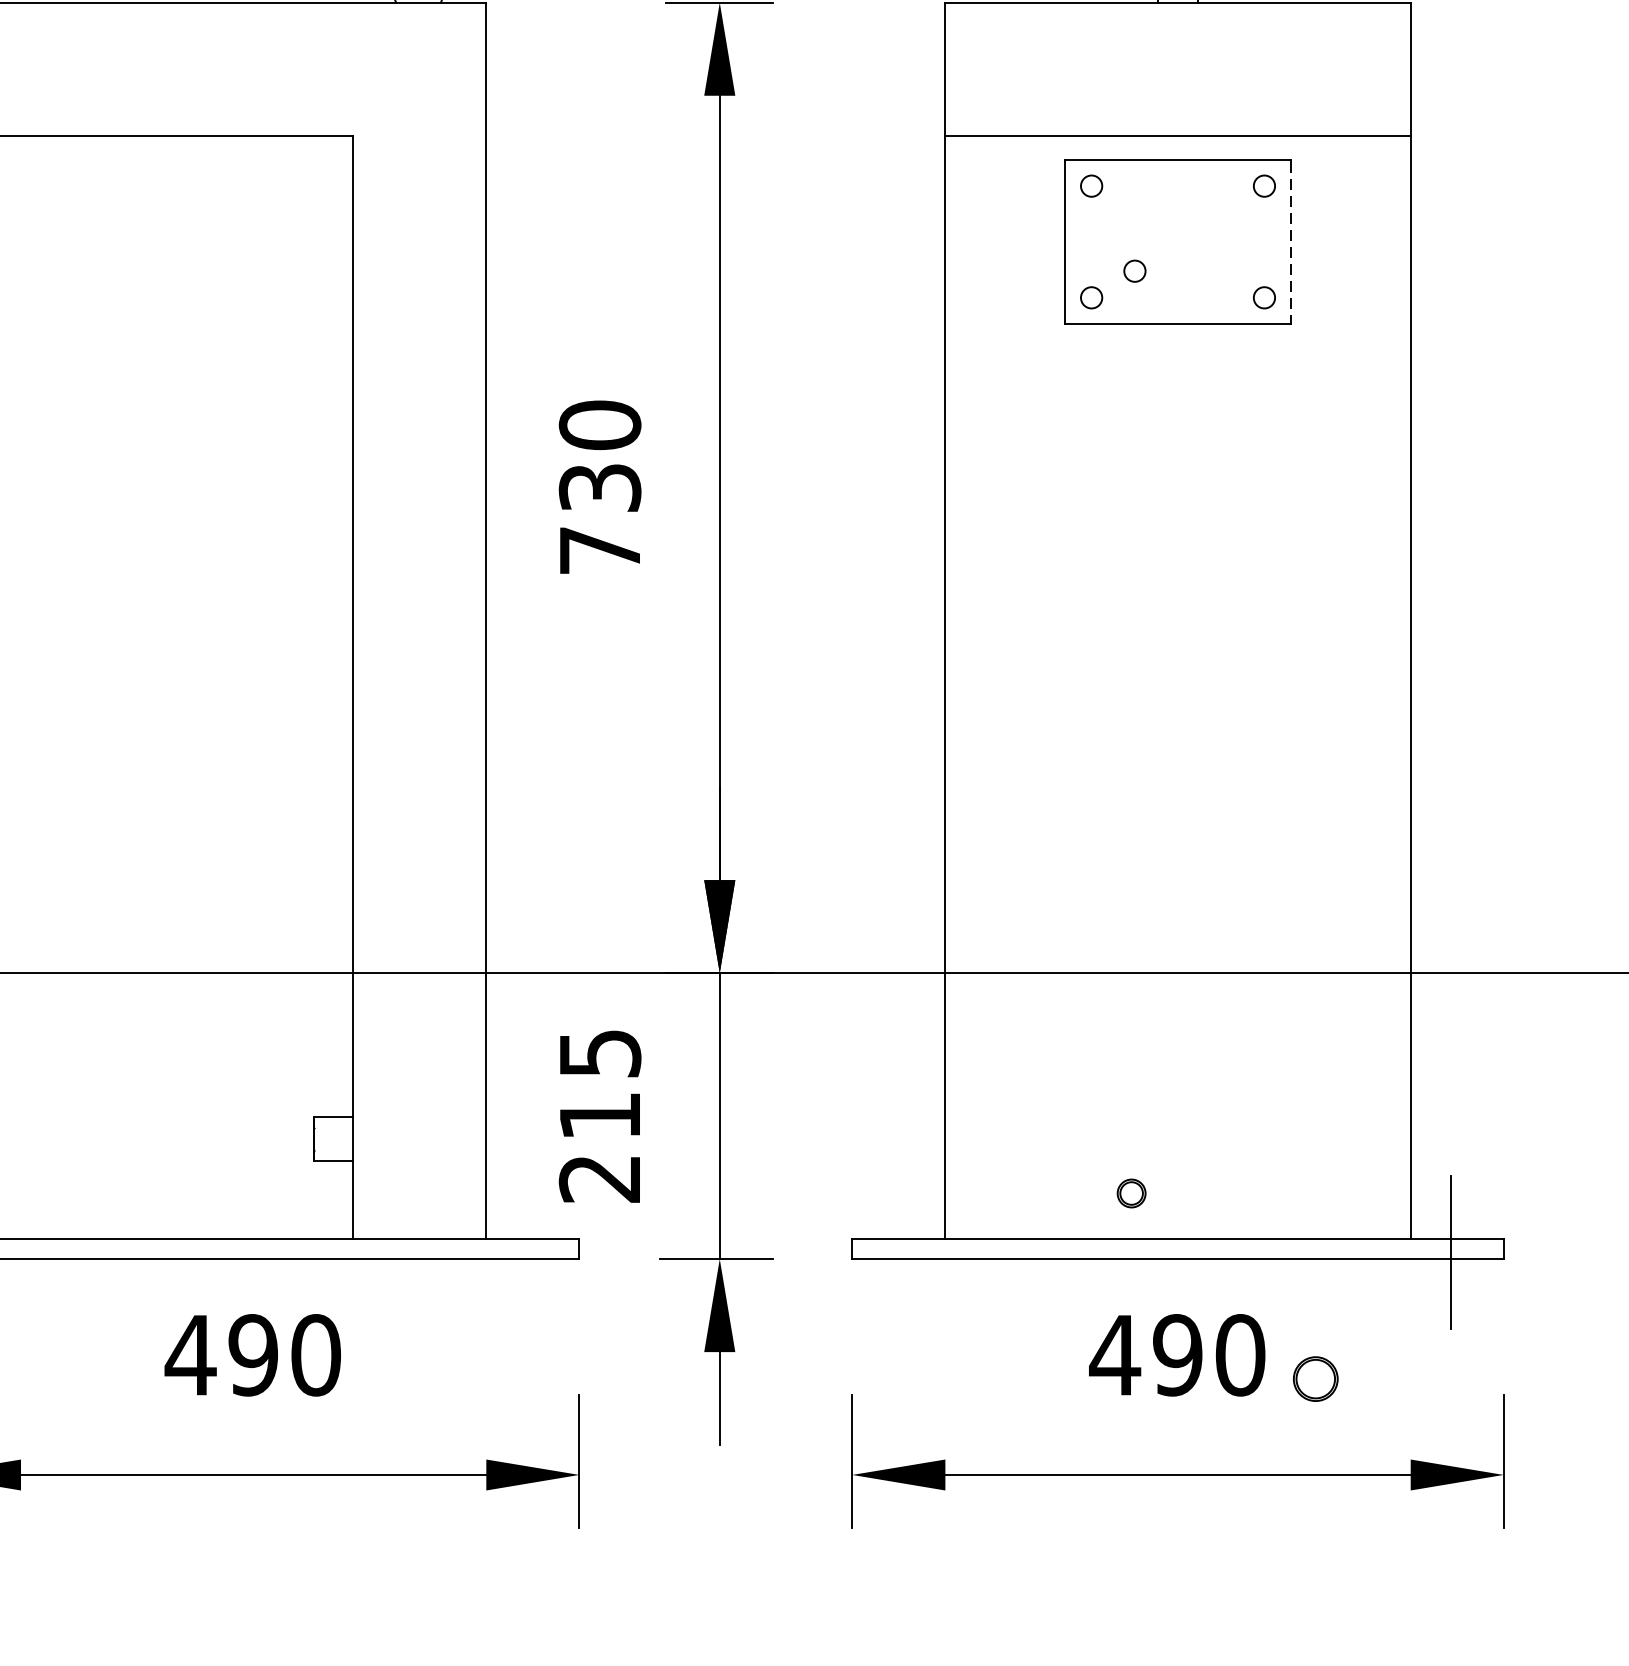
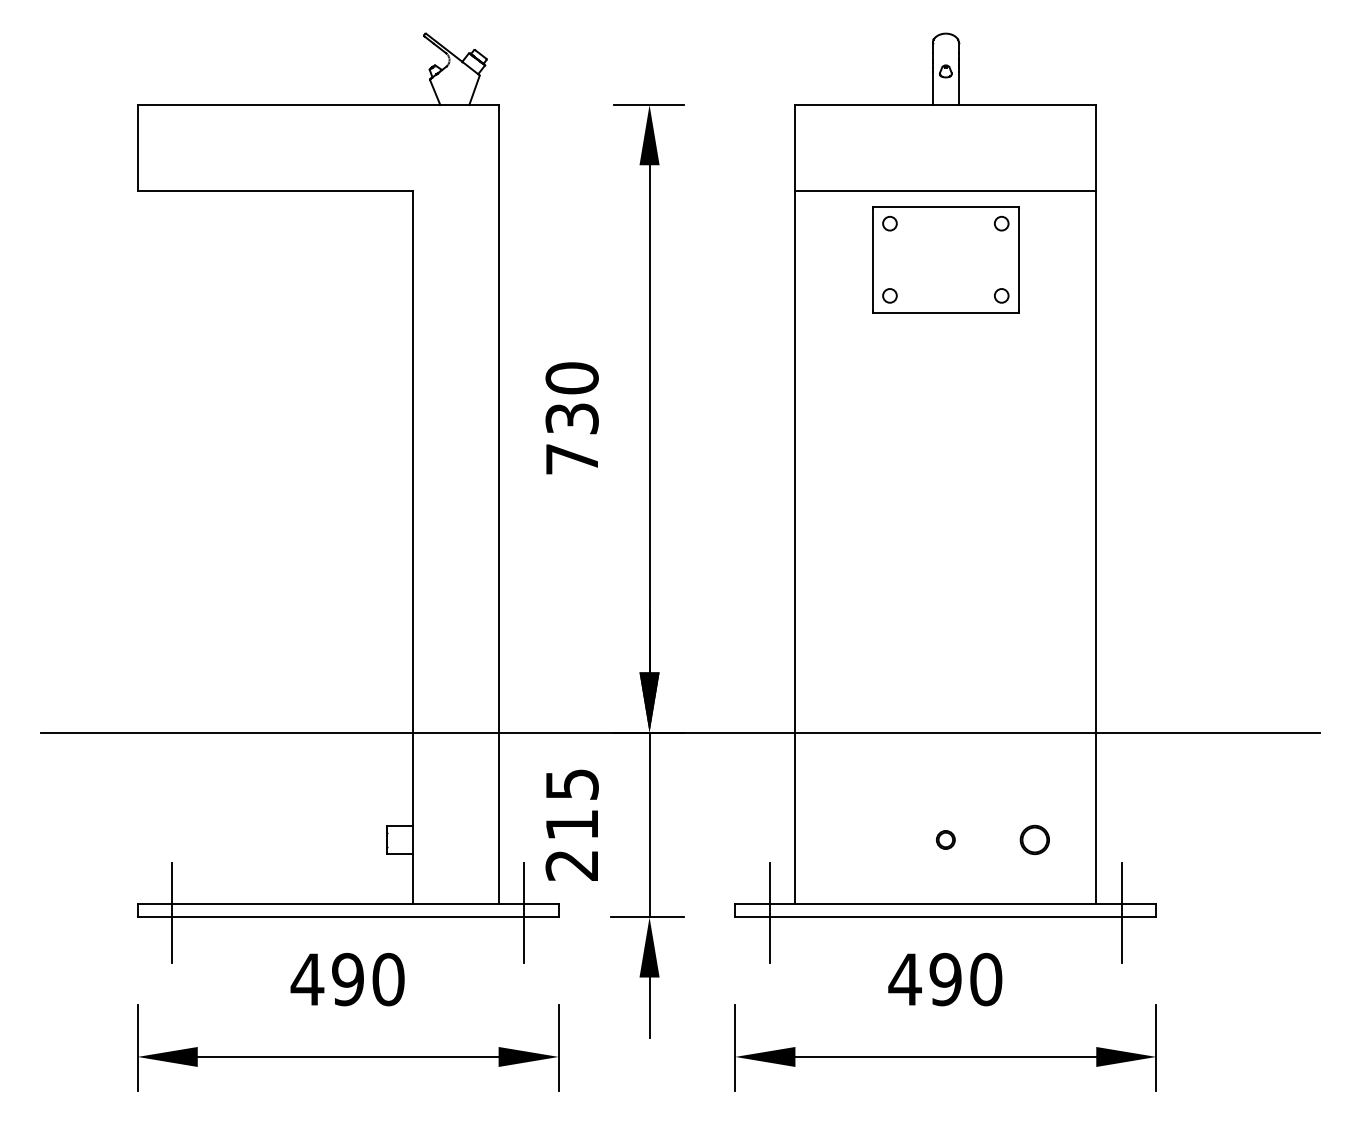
line: (1290, 241) -> (1018, 259), dashed -> solid
circle: (1134, 270) -> (917, 278), removed
circle: (1131, 1192) -> (945, 839), moved
line: (526, 1251) -> (524, 912), added
line: (905, 1251) -> (769, 912), added
part: (1315, 1378) -> (1034, 839), moved

